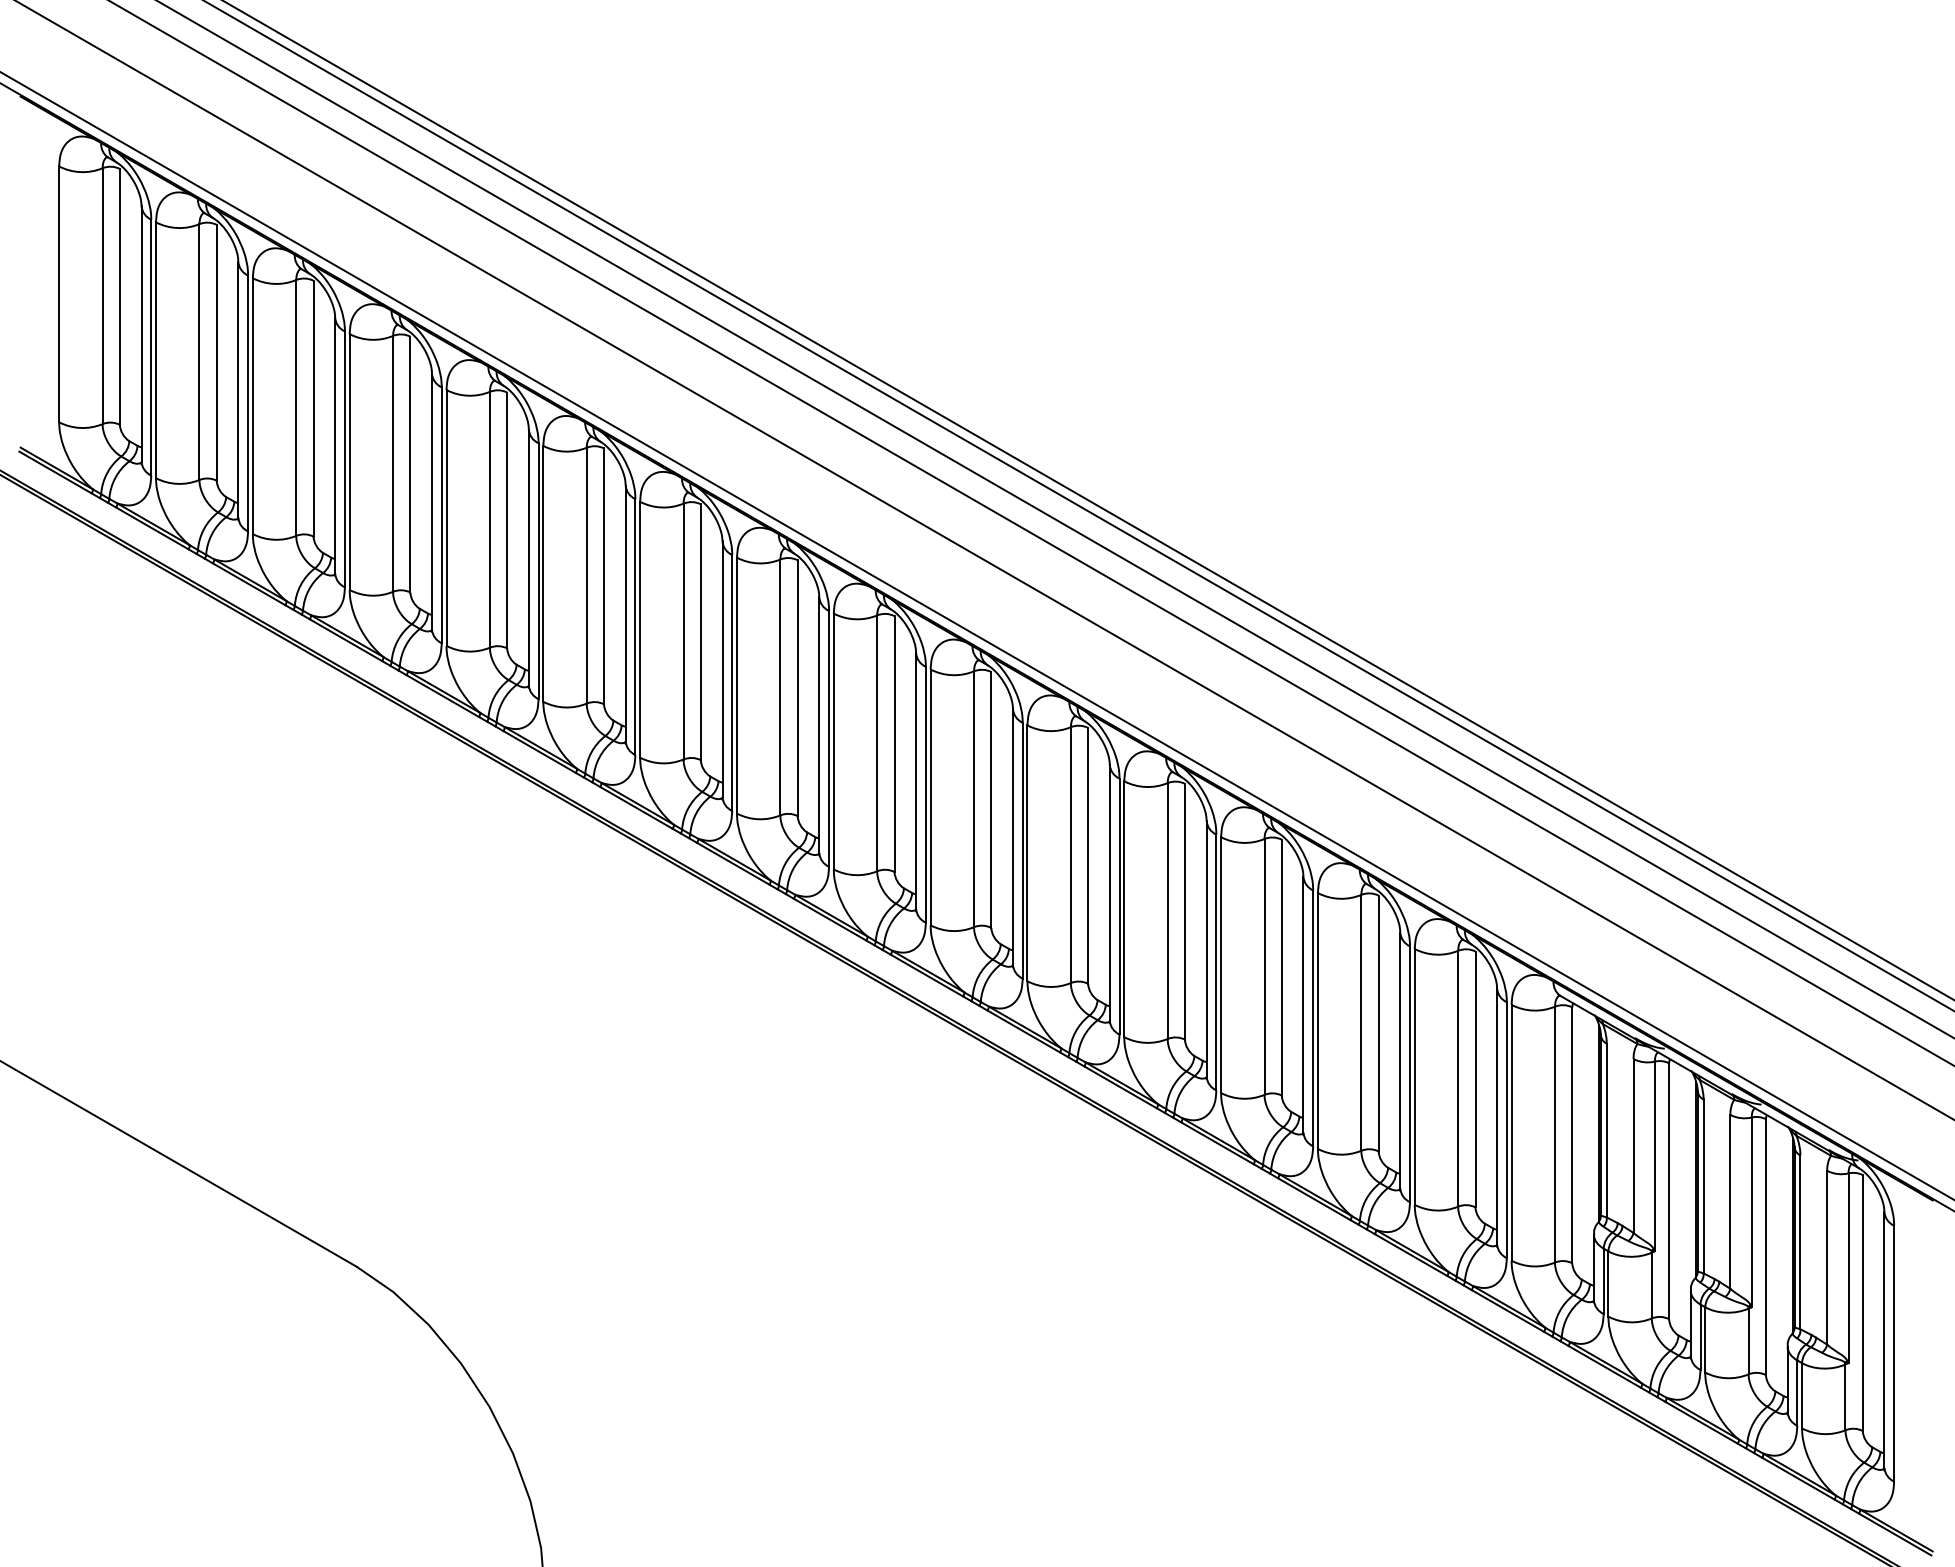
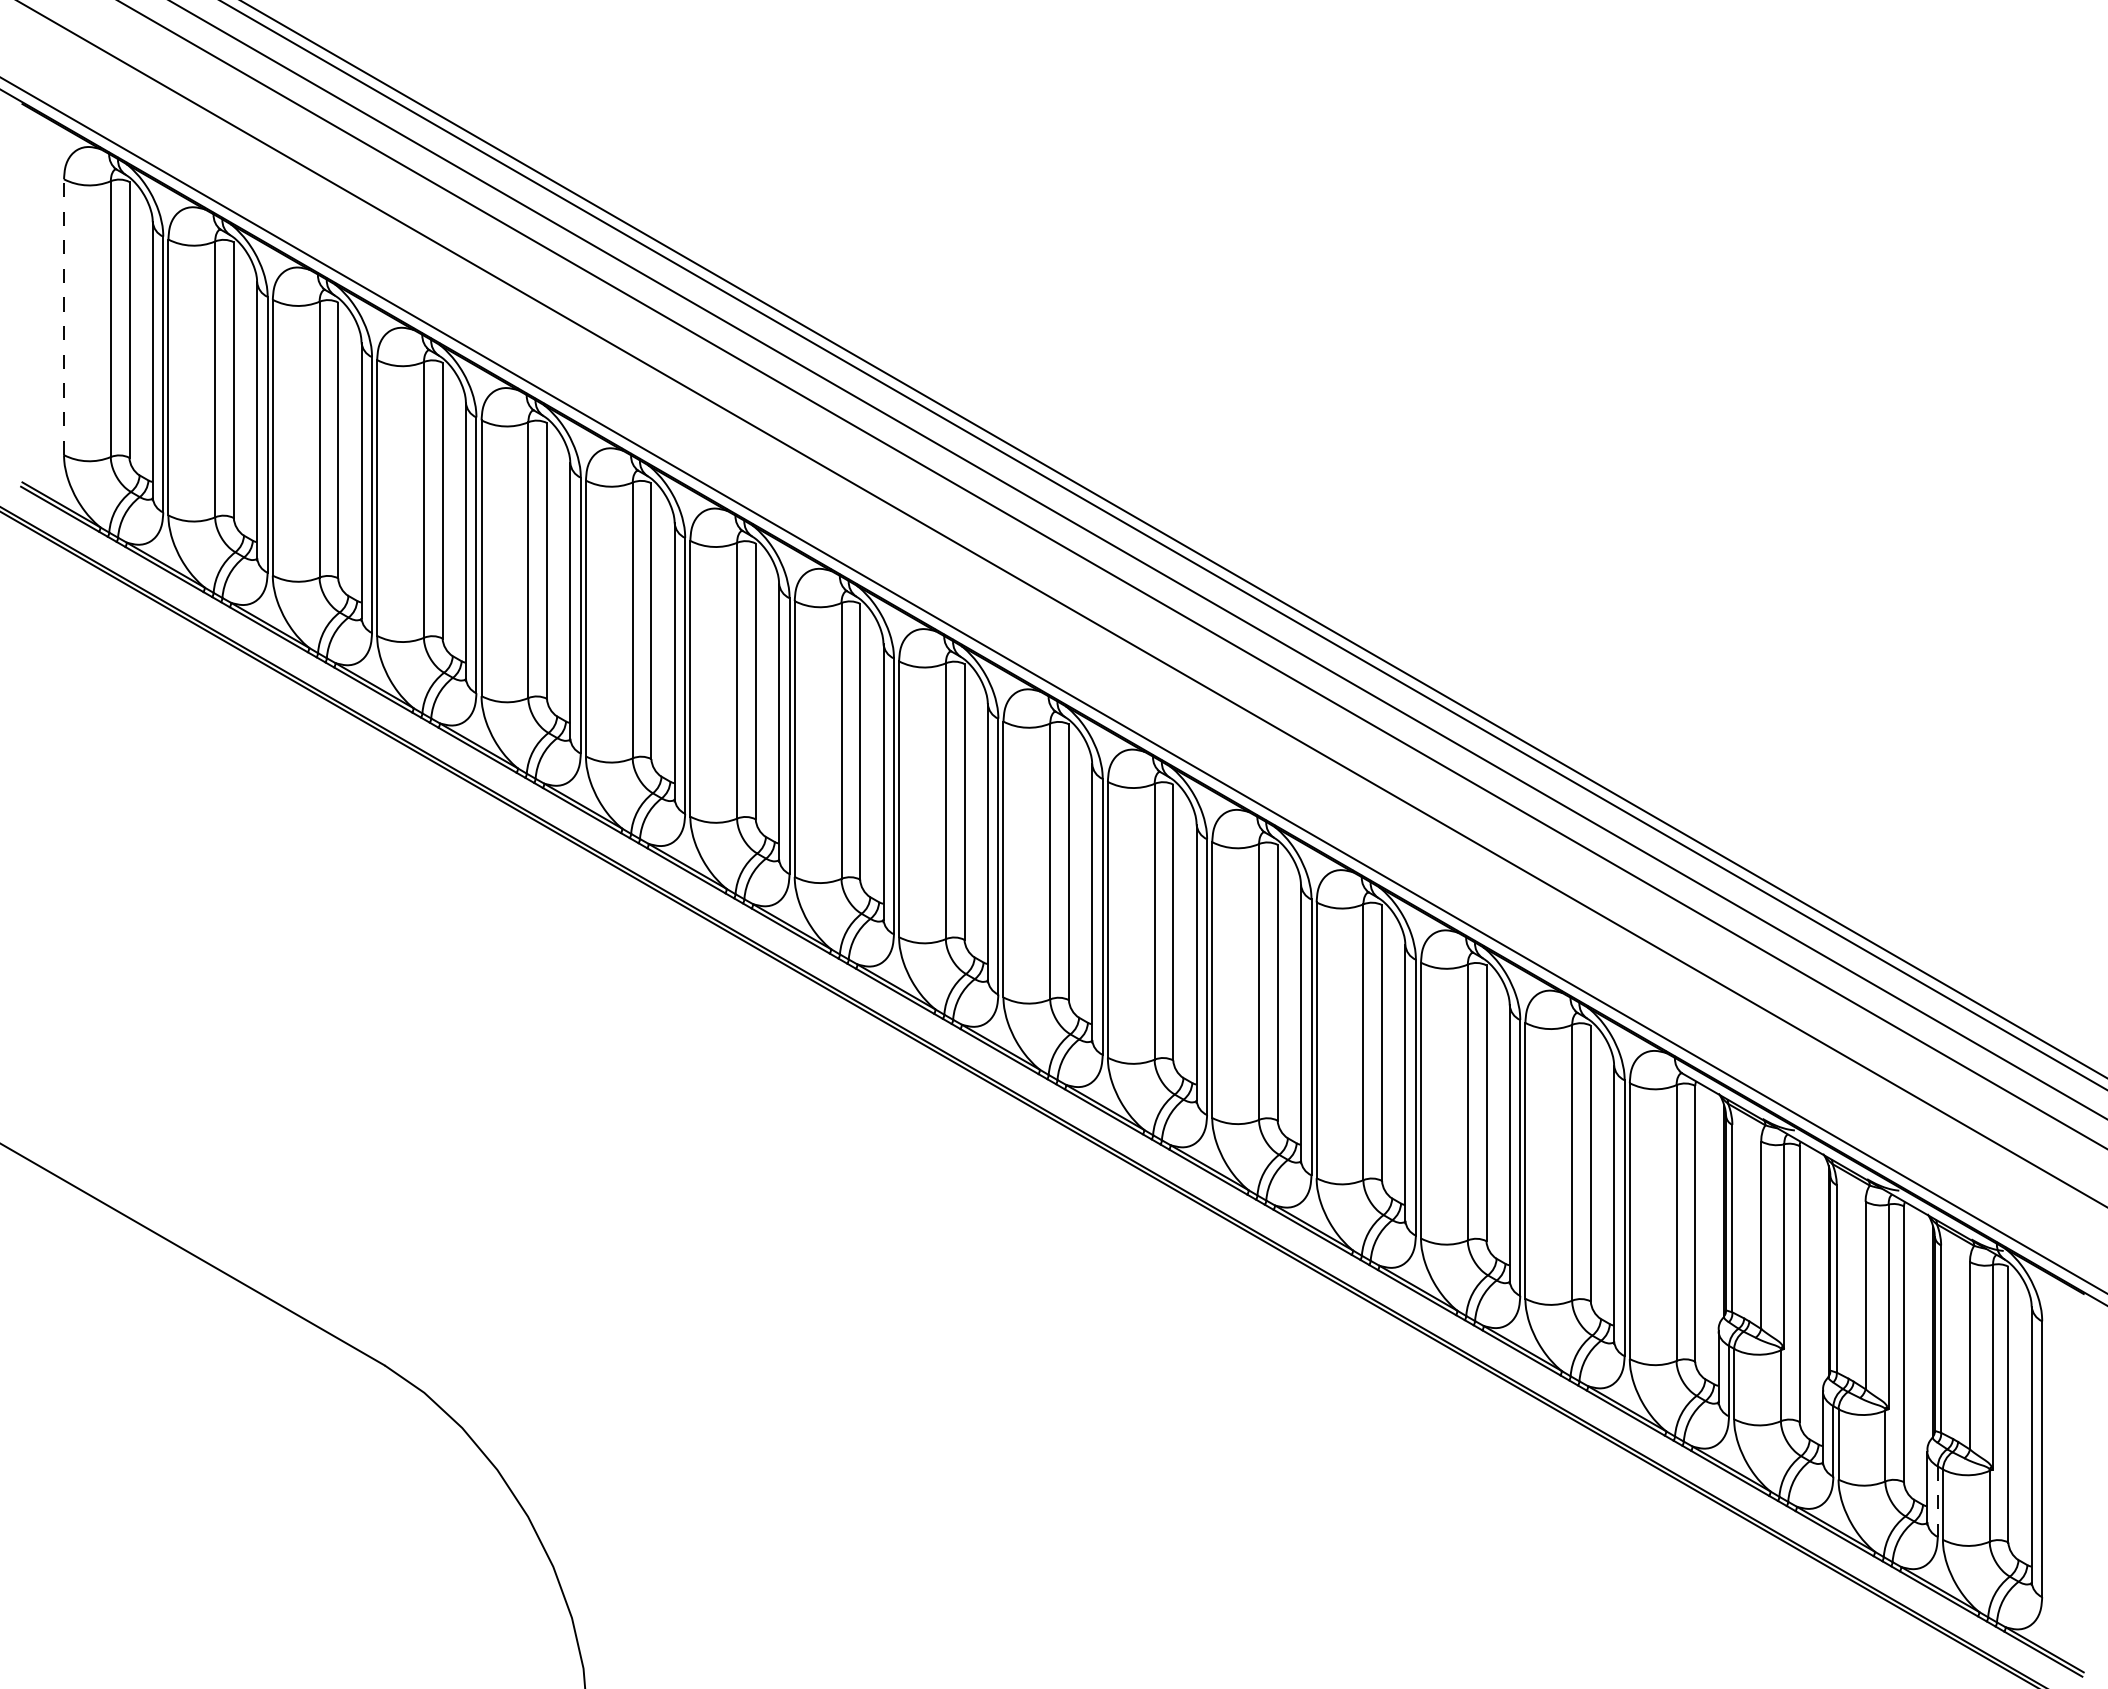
line: (59, 294) -> (64, 317), solid -> dashed
line: (1797, 1393) -> (1937, 1502), solid -> dashed

